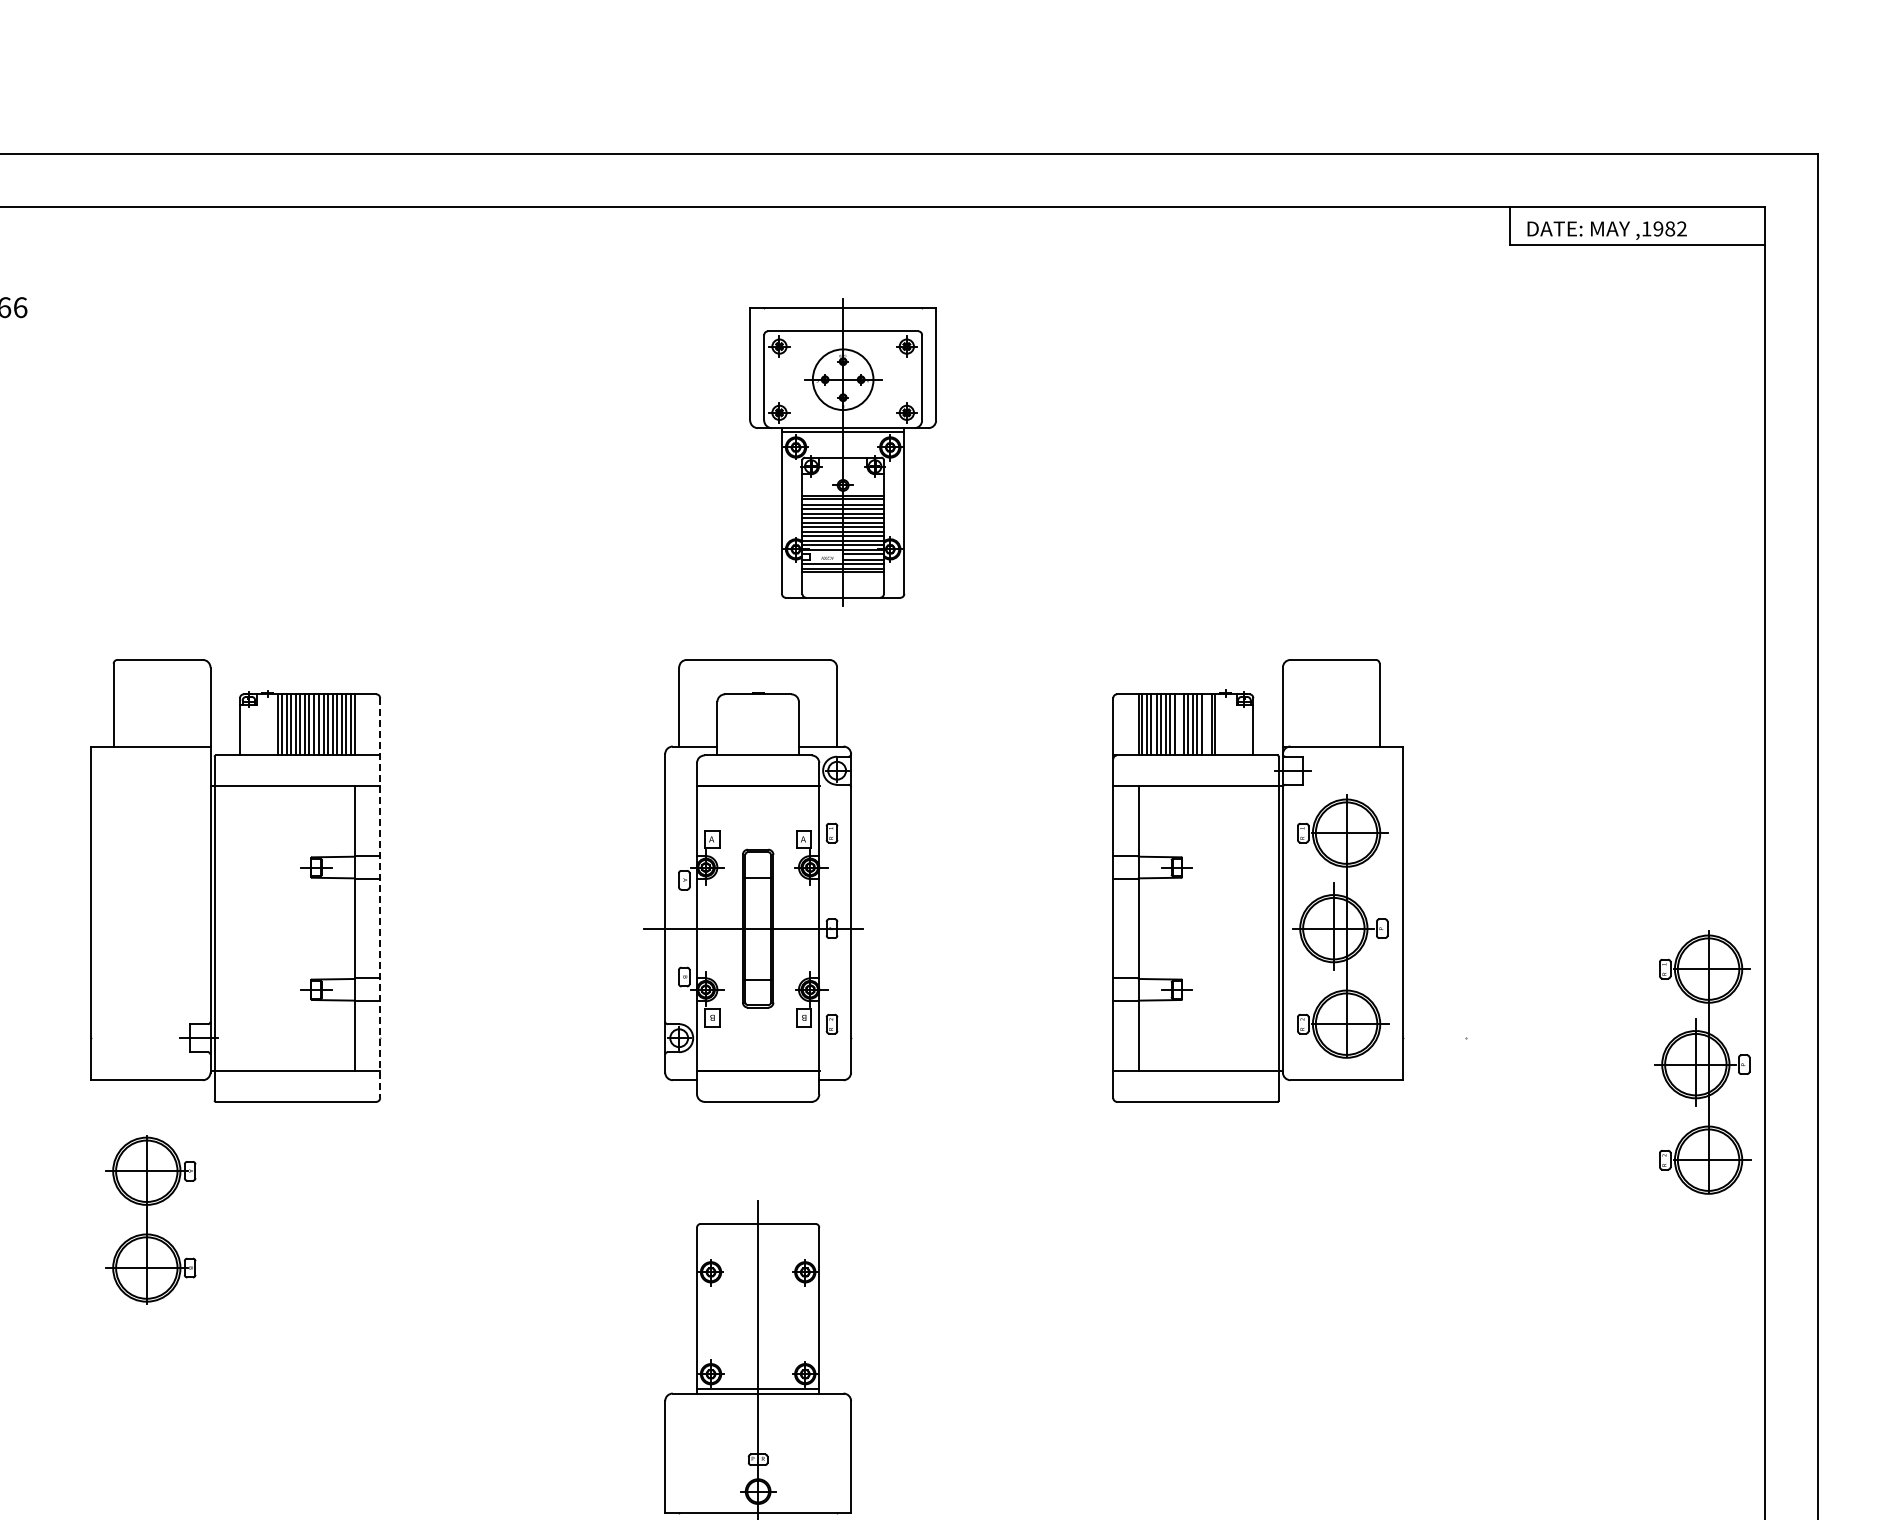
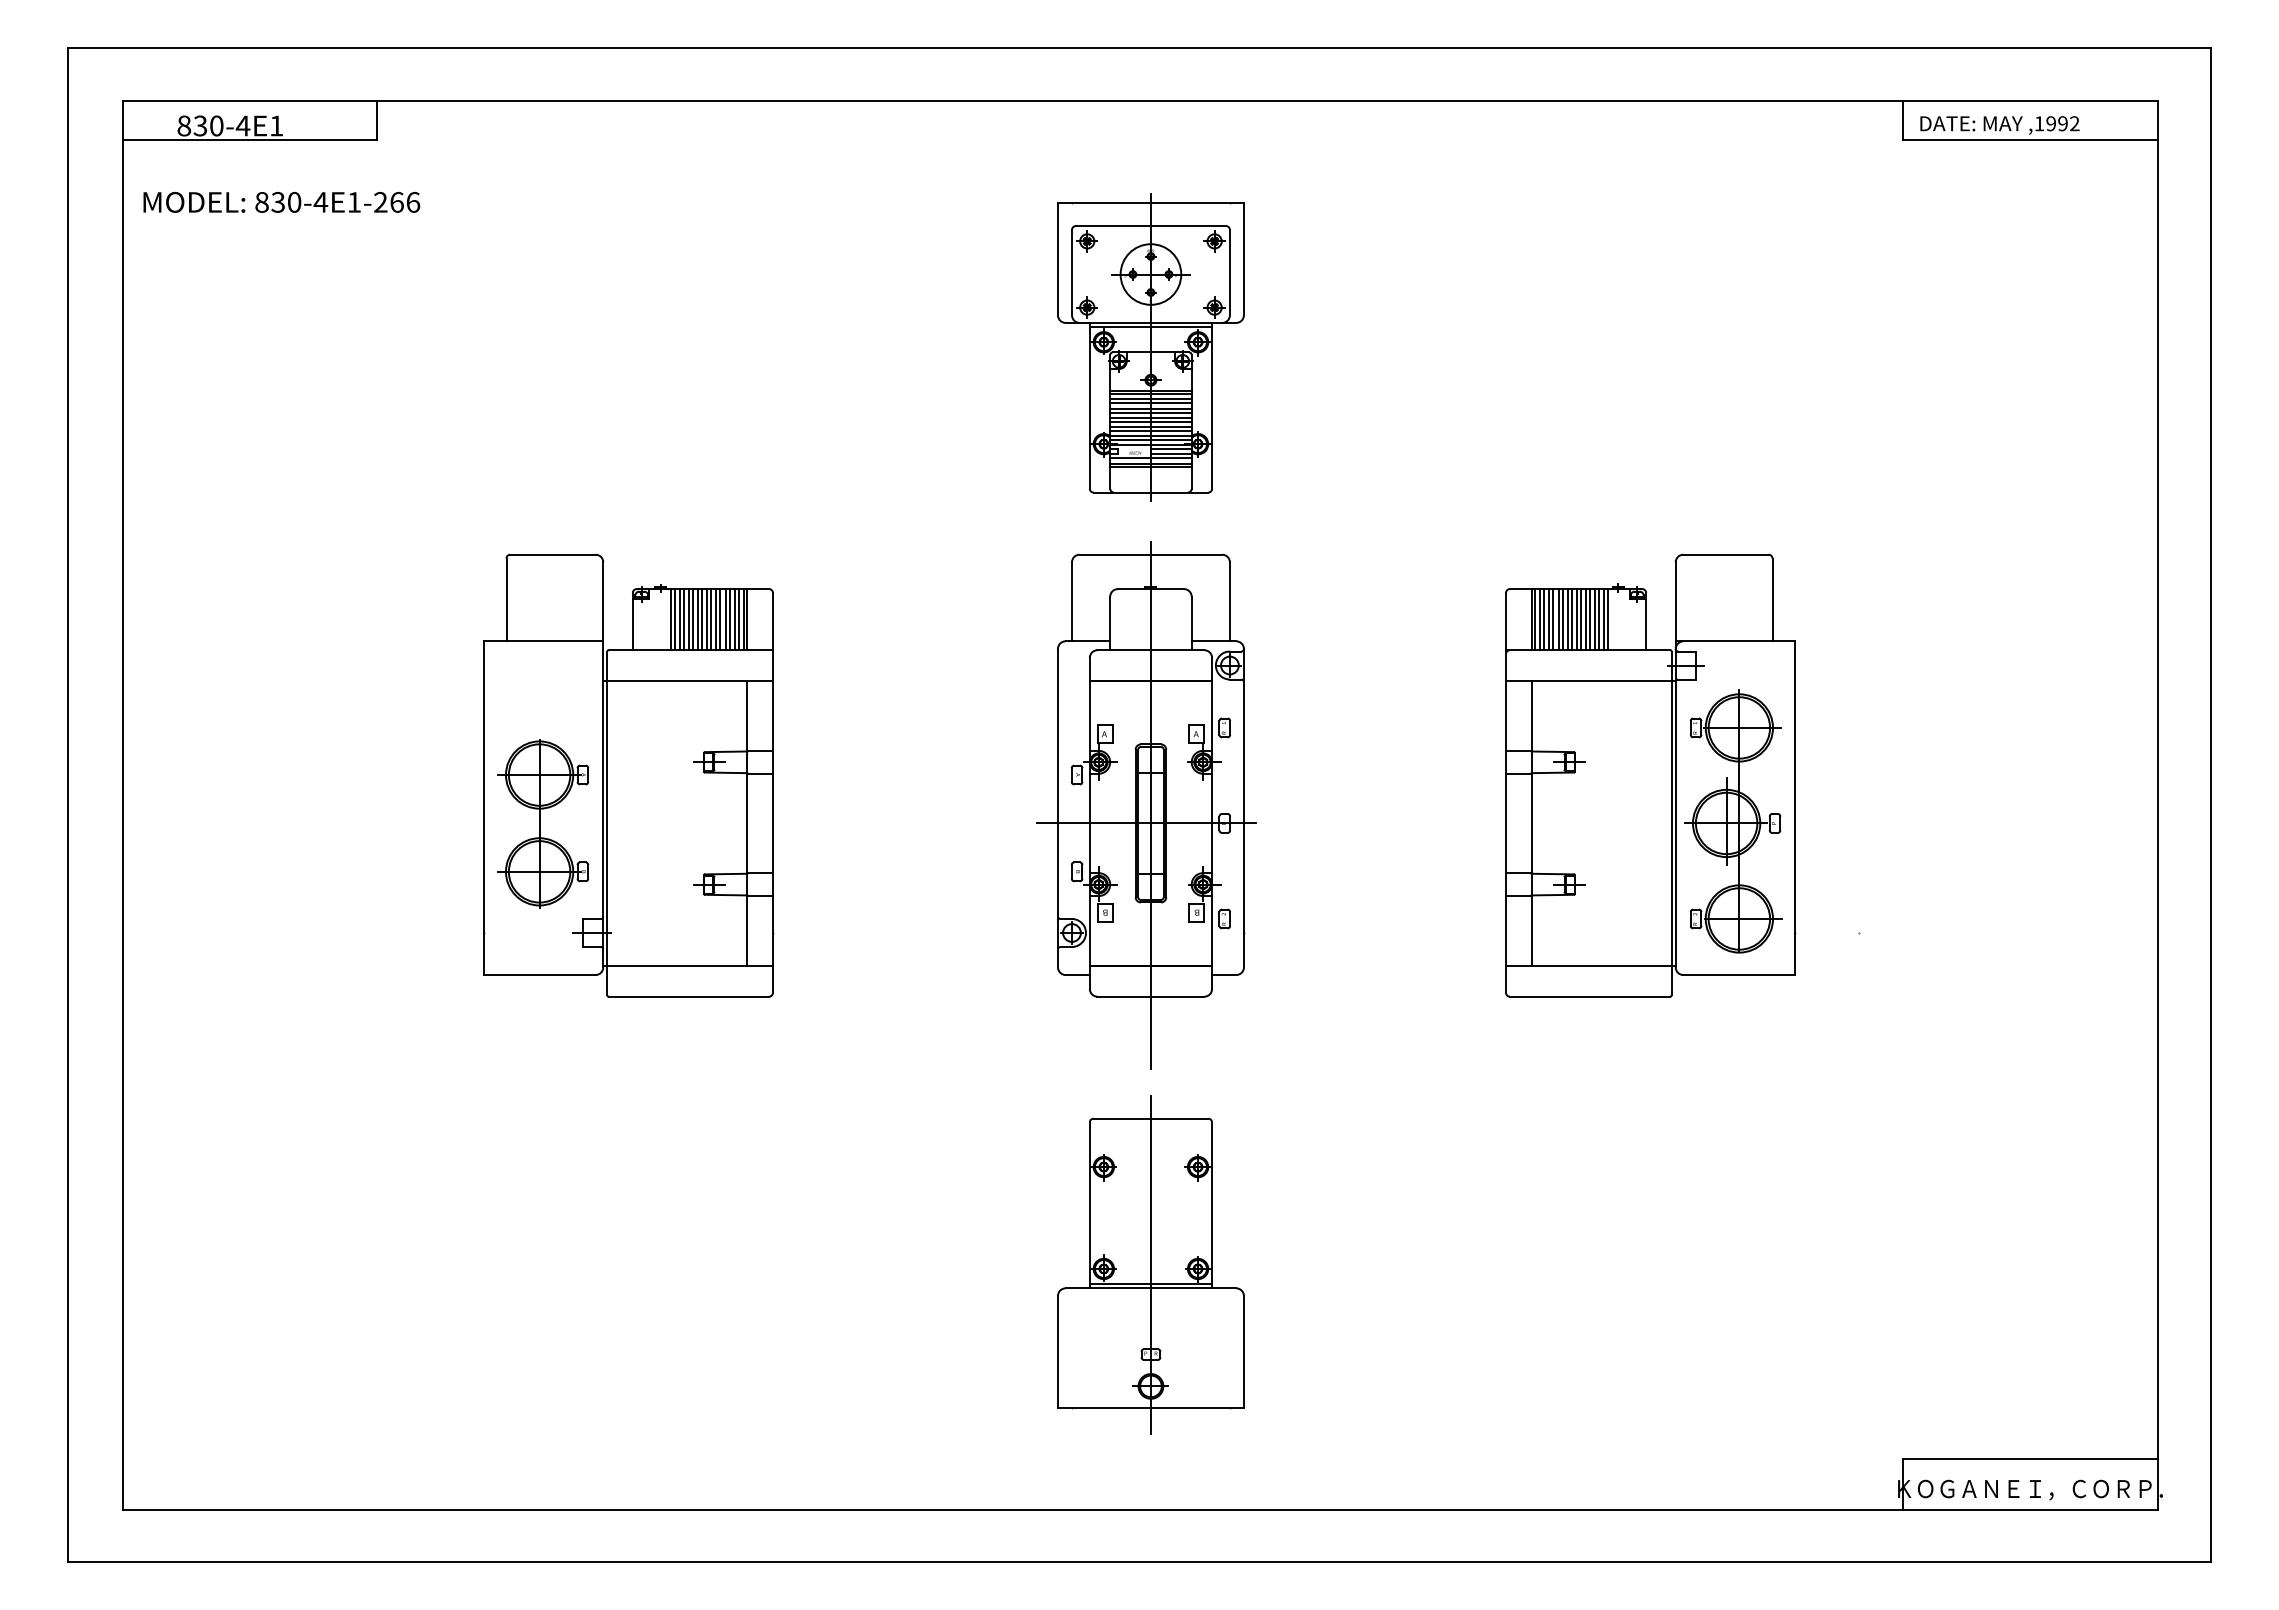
text: (1669, 228) -> (2062, 123), ,1982 -> ,1992
part: (842, 452) -> (1150, 347), moved
line: (1178, 724) -> (1571, 619), added
line: (1206, 724) -> (1599, 619), added
line: (379, 897) -> (772, 792), dashed -> solid
line: (757, 910) -> (1150, 805), added
part: (1702, 1062) -> (2095, 957), removed
part: (150, 1219) -> (543, 823), moved

